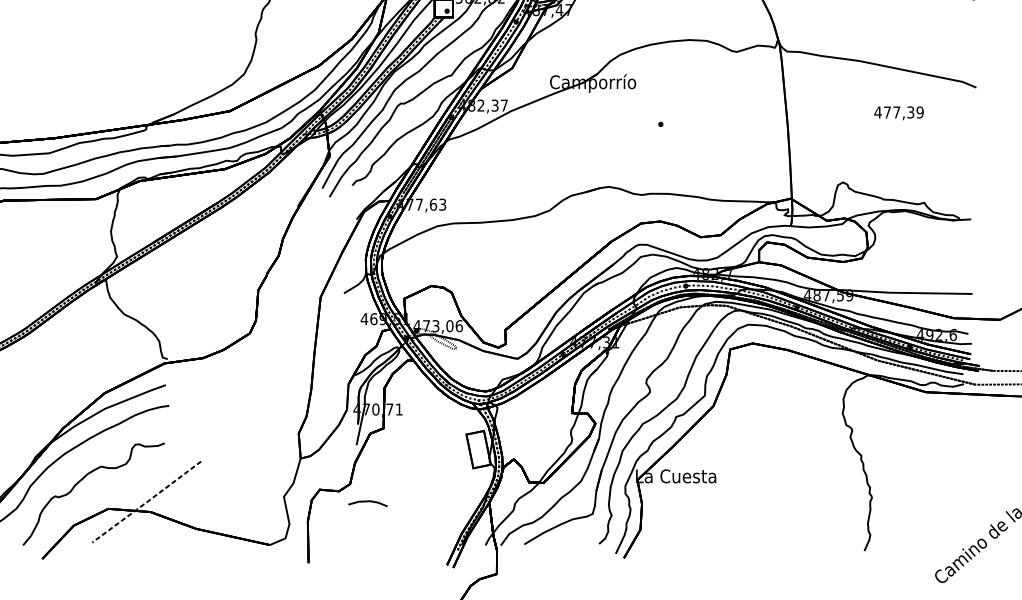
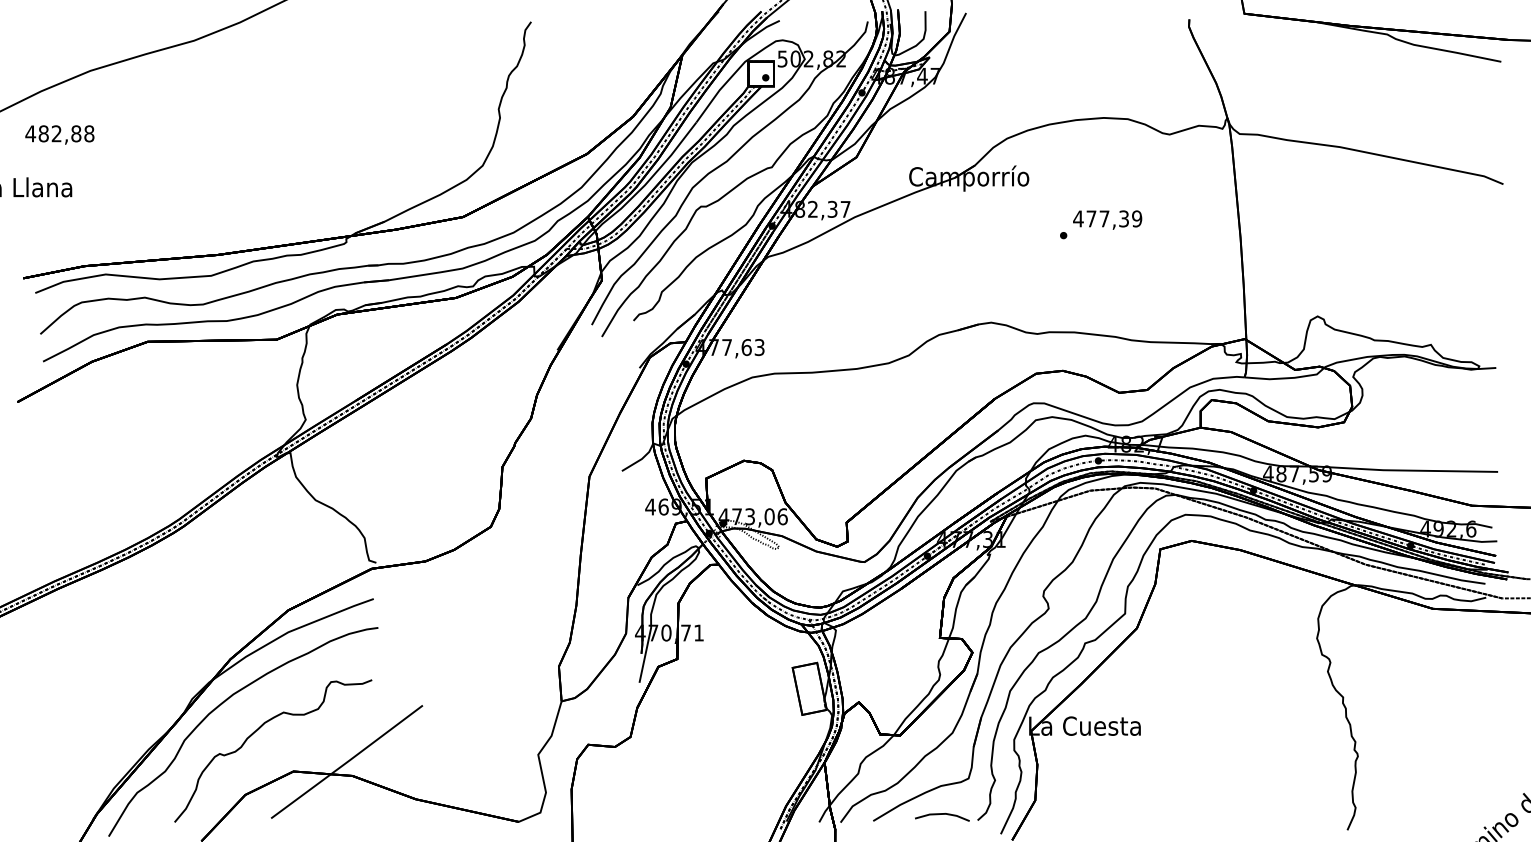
text: (898, 112) -> (1107, 219), moved
line: (368, 501) -> (942, 814), moved
line: (147, 502) -> (347, 762), dashed -> solid

